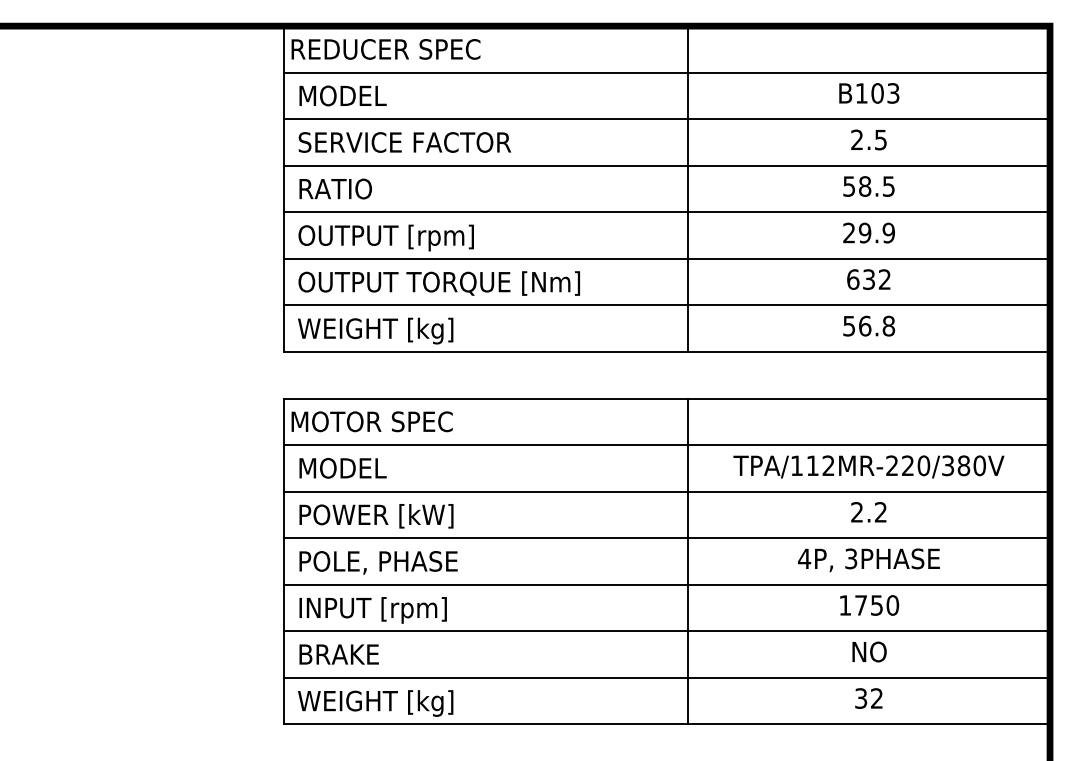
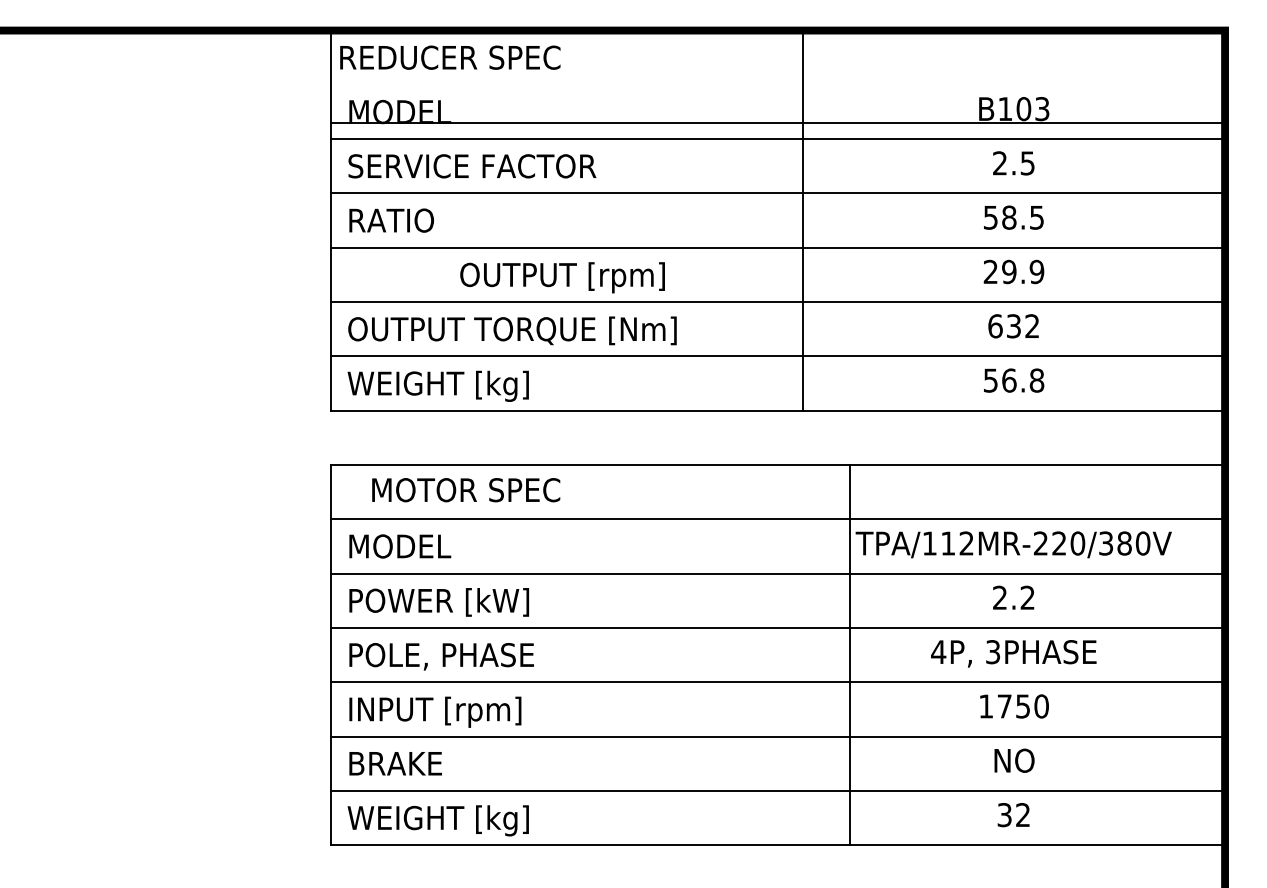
line: (667, 72) -> (778, 122), moved
text: (386, 237) -> (562, 277), moved
text: (372, 422) -> (466, 490), moved
line: (687, 561) -> (849, 655), moved

